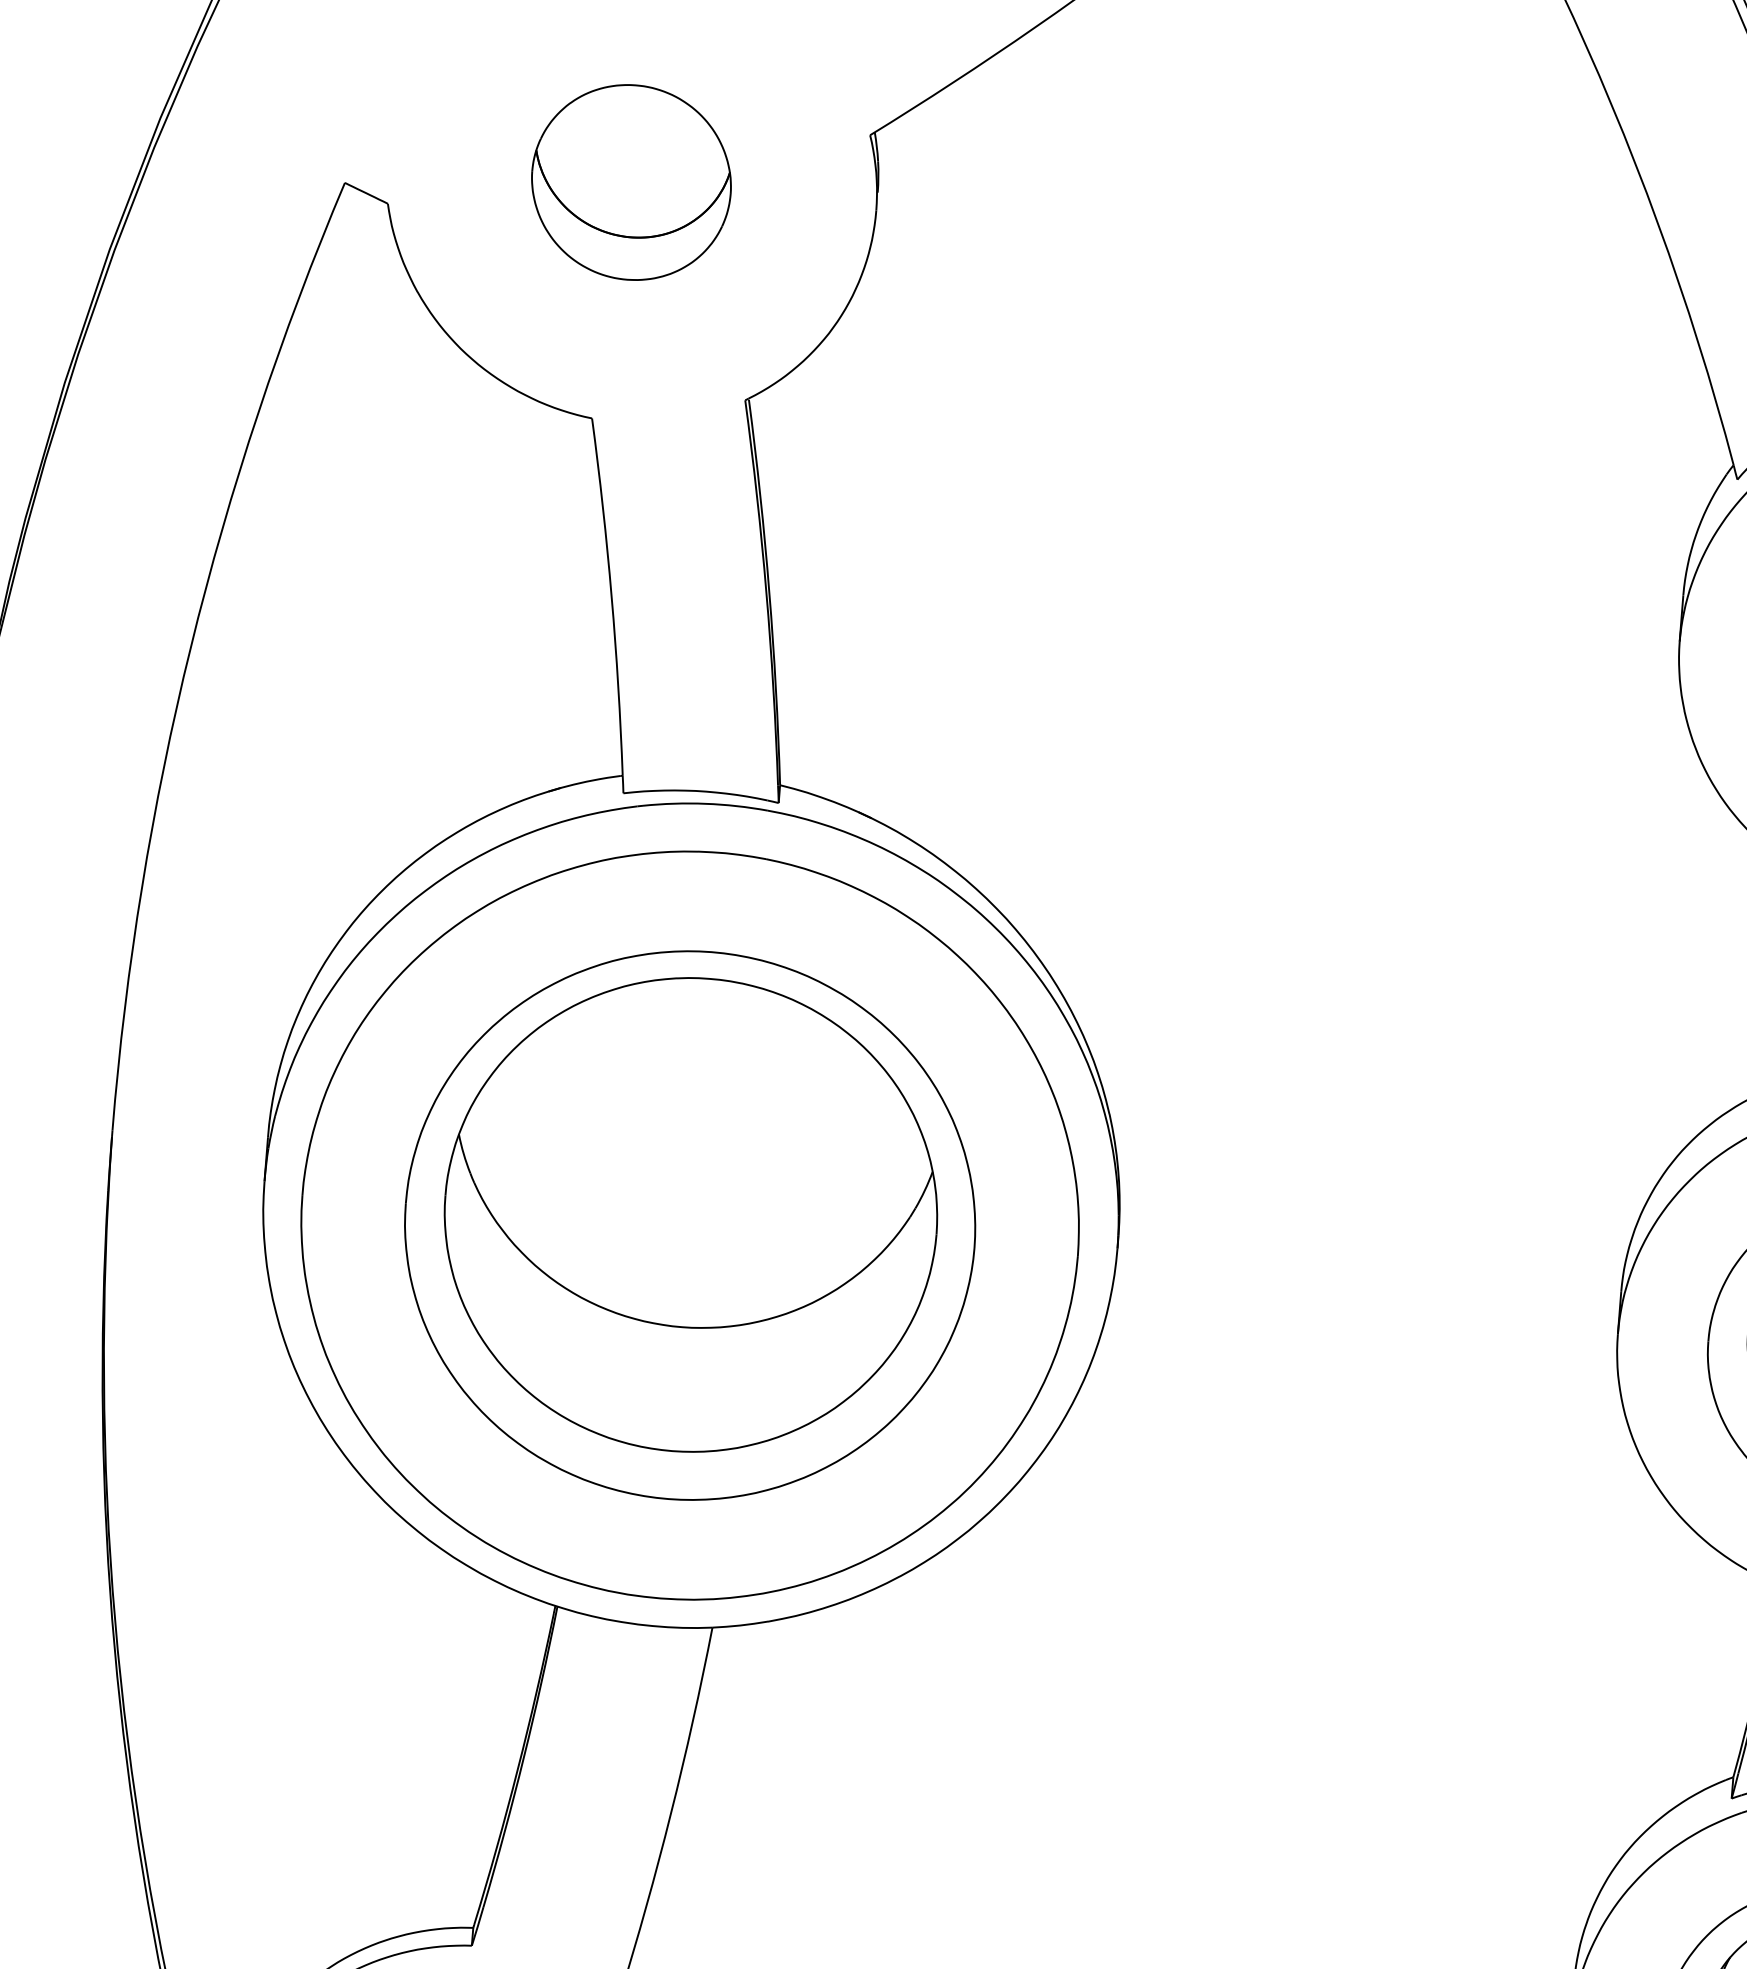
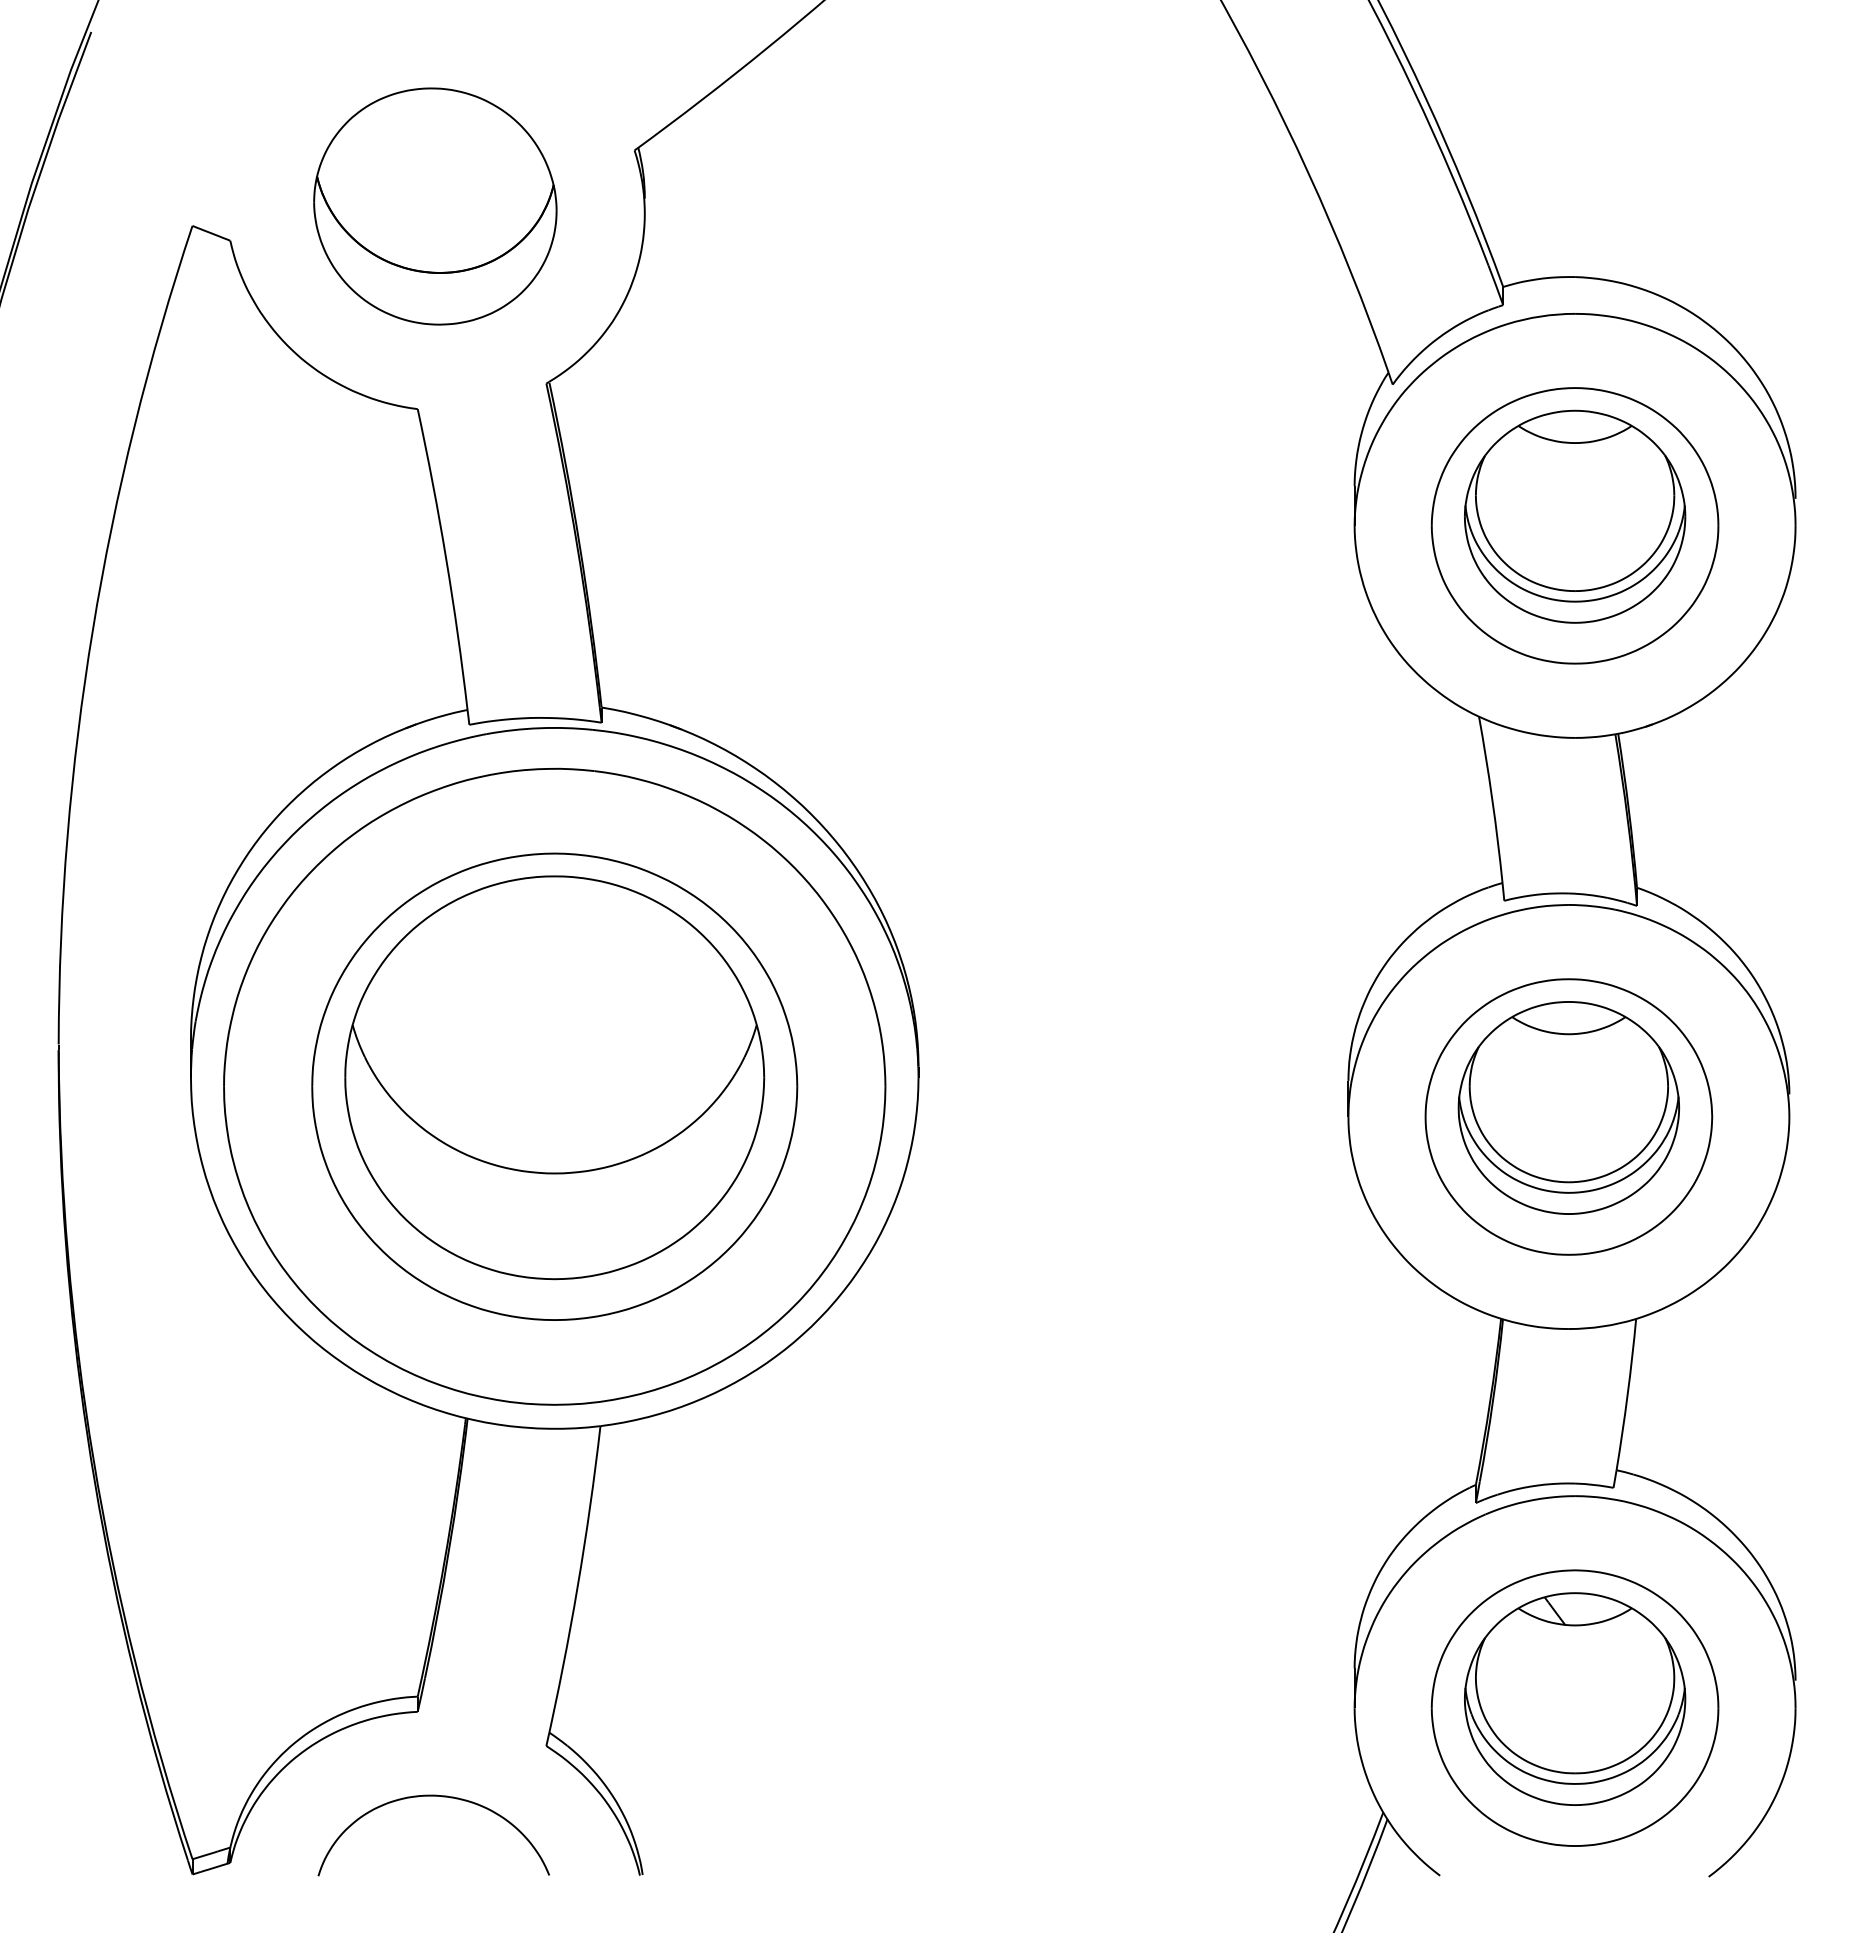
part: (631, 182) -> (435, 206), size x1.43

